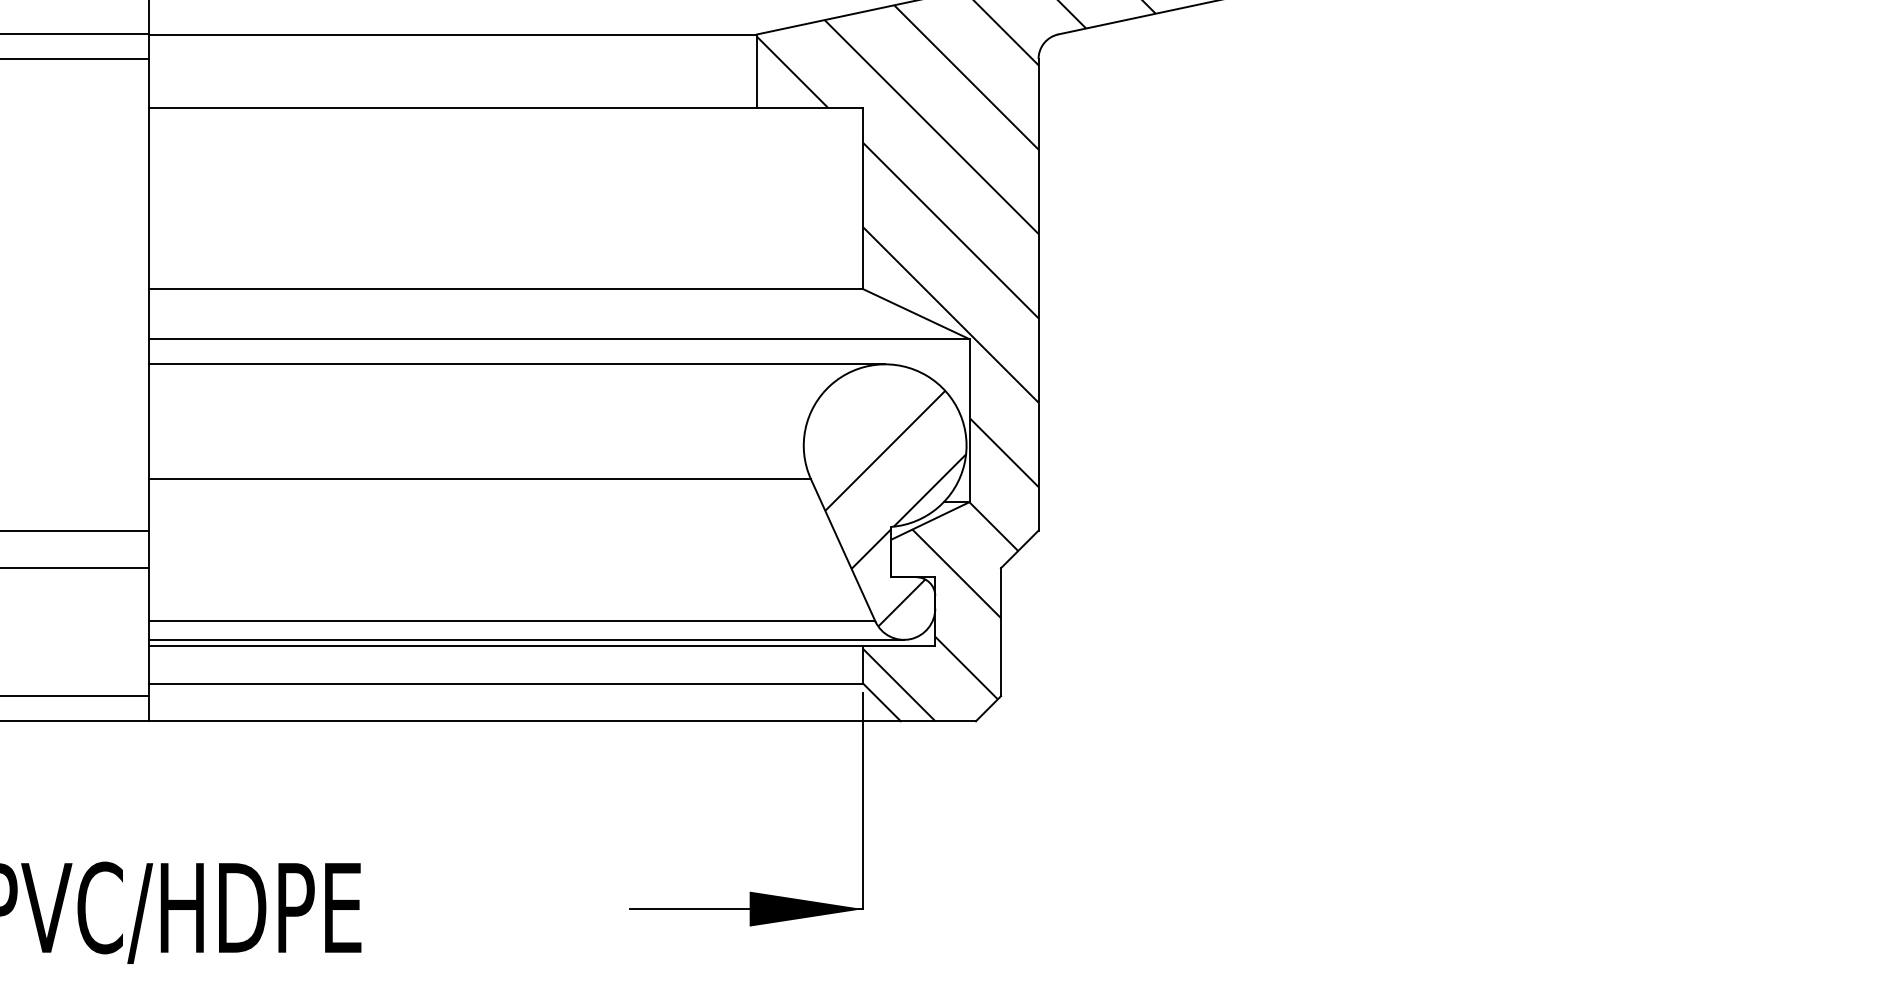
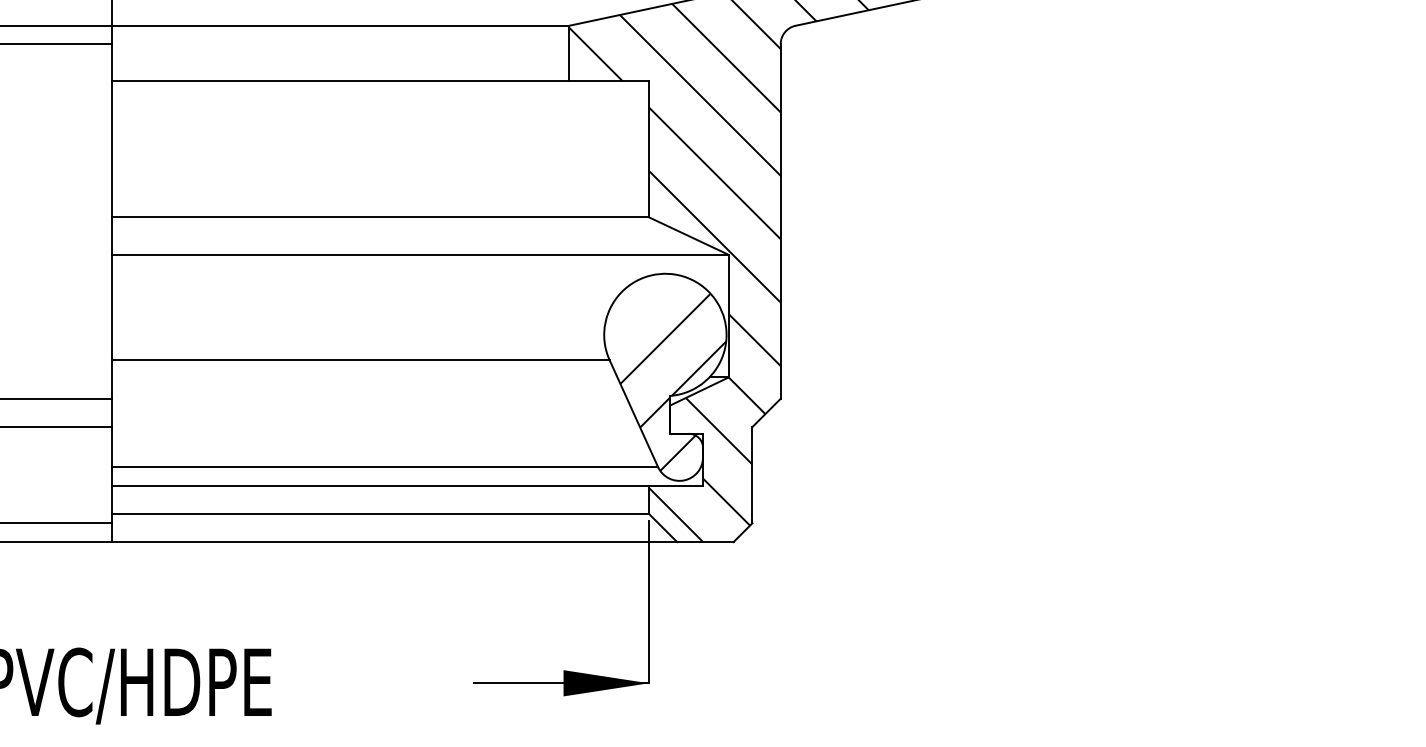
line: (517, 364) -> (389, 273), removed
line: (526, 639) -> (395, 480), removed

